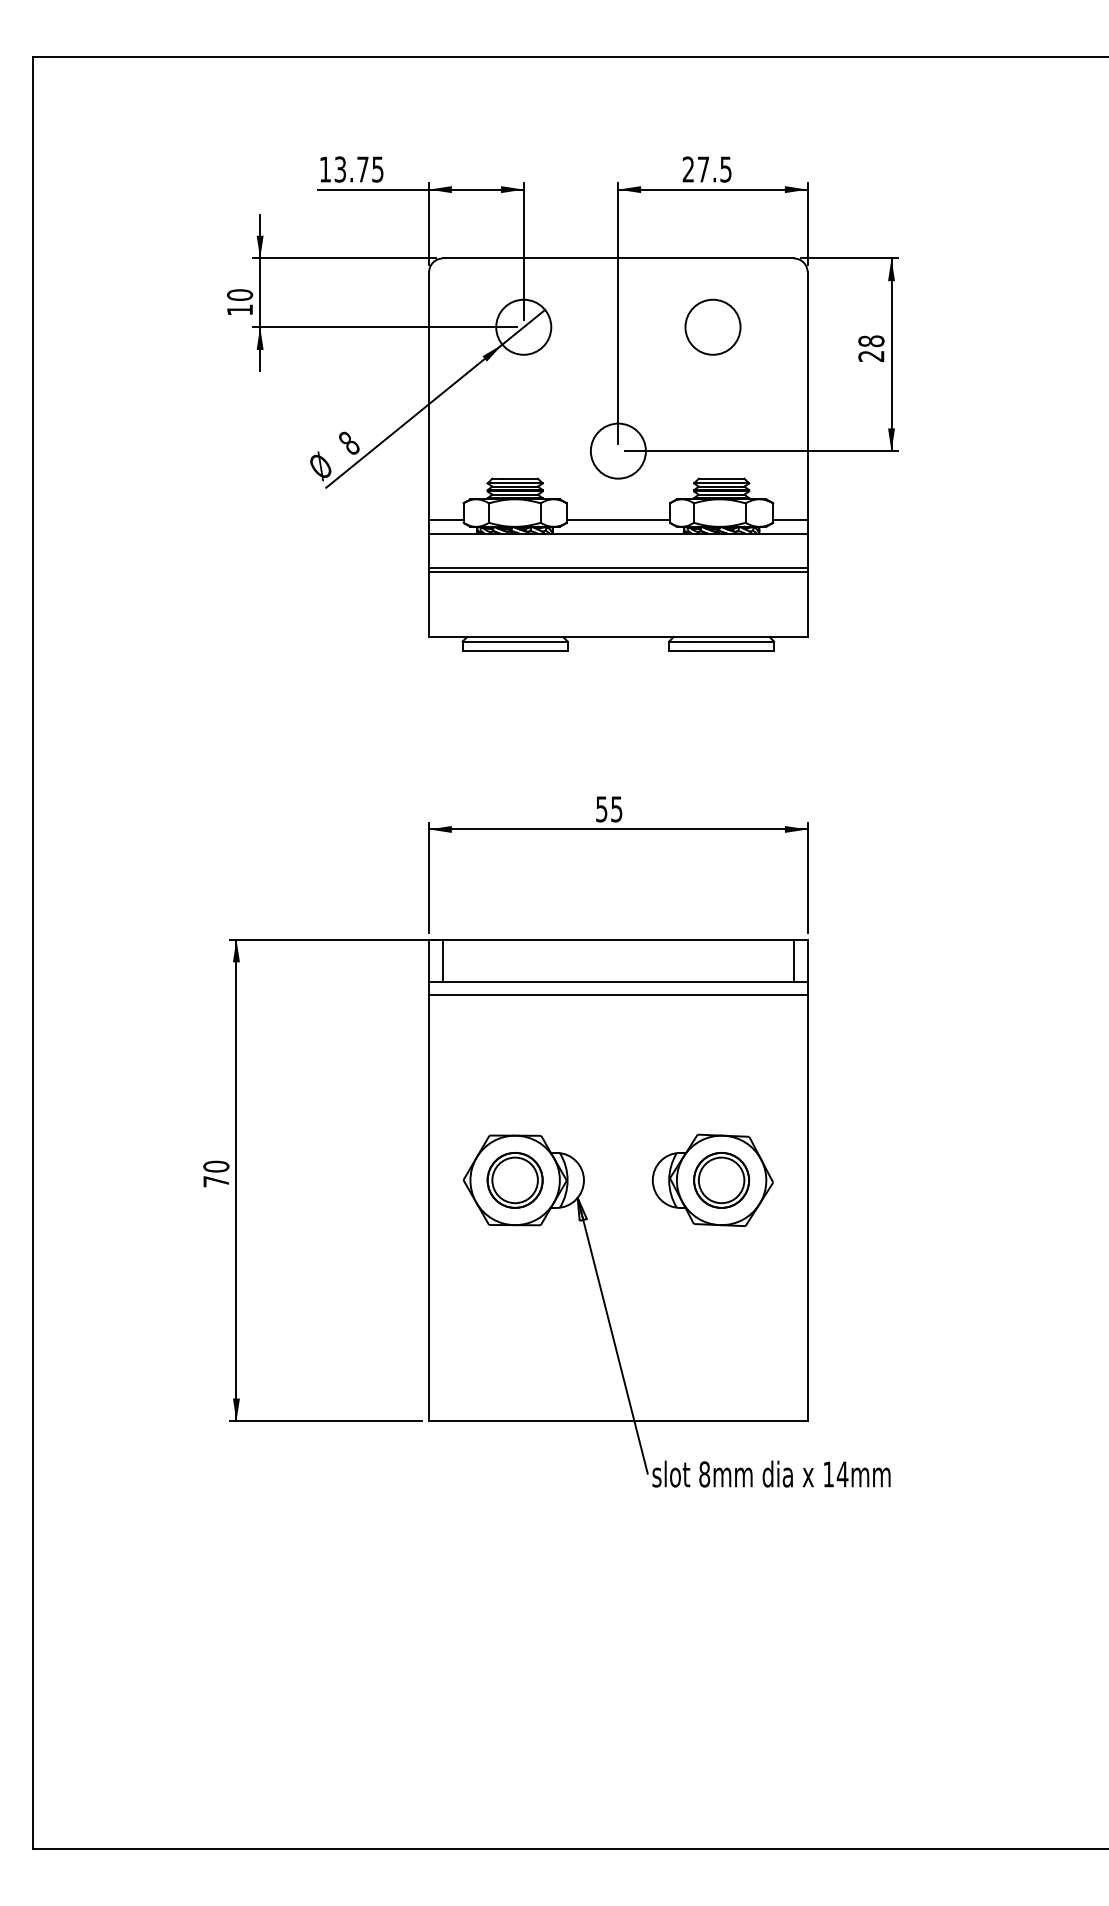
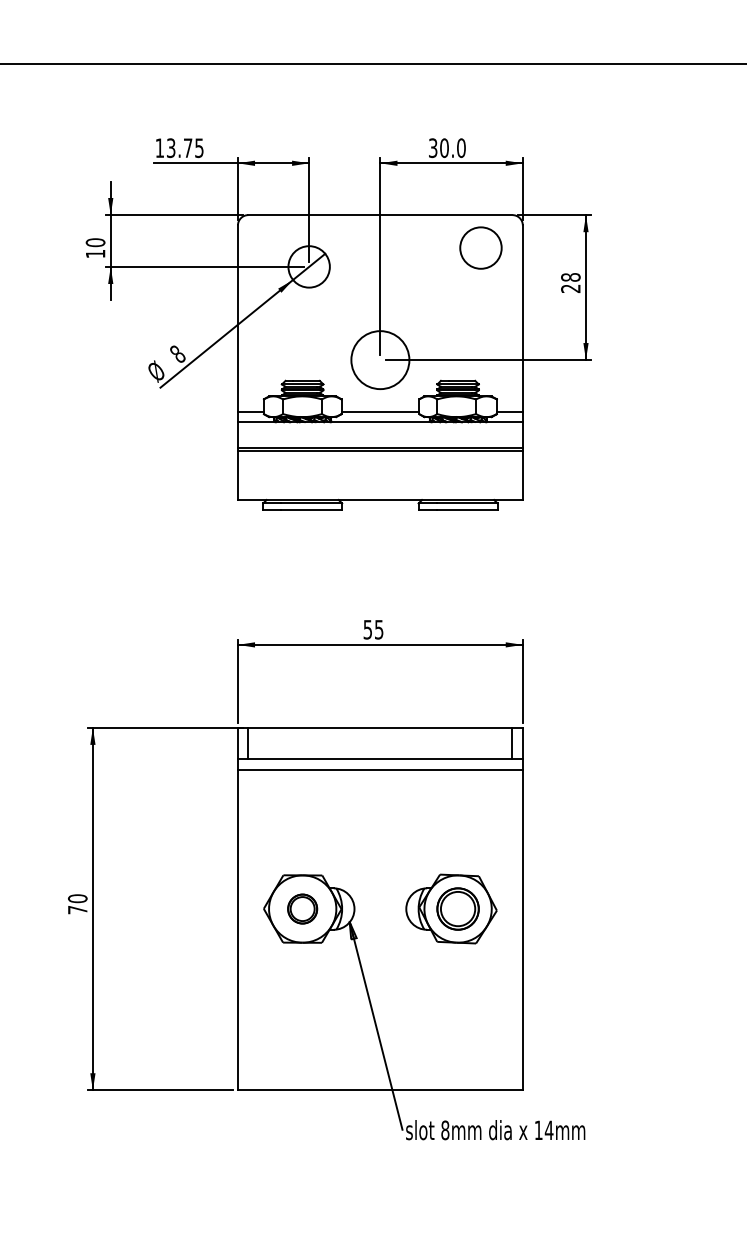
text: (706, 169) -> (446, 148), 27.5 -> 30.0
circle: (712, 326) -> (480, 247), moved
circle: (617, 450) -> (379, 359), size x1.4
part: (514, 1180) -> (302, 909), size x0.7

